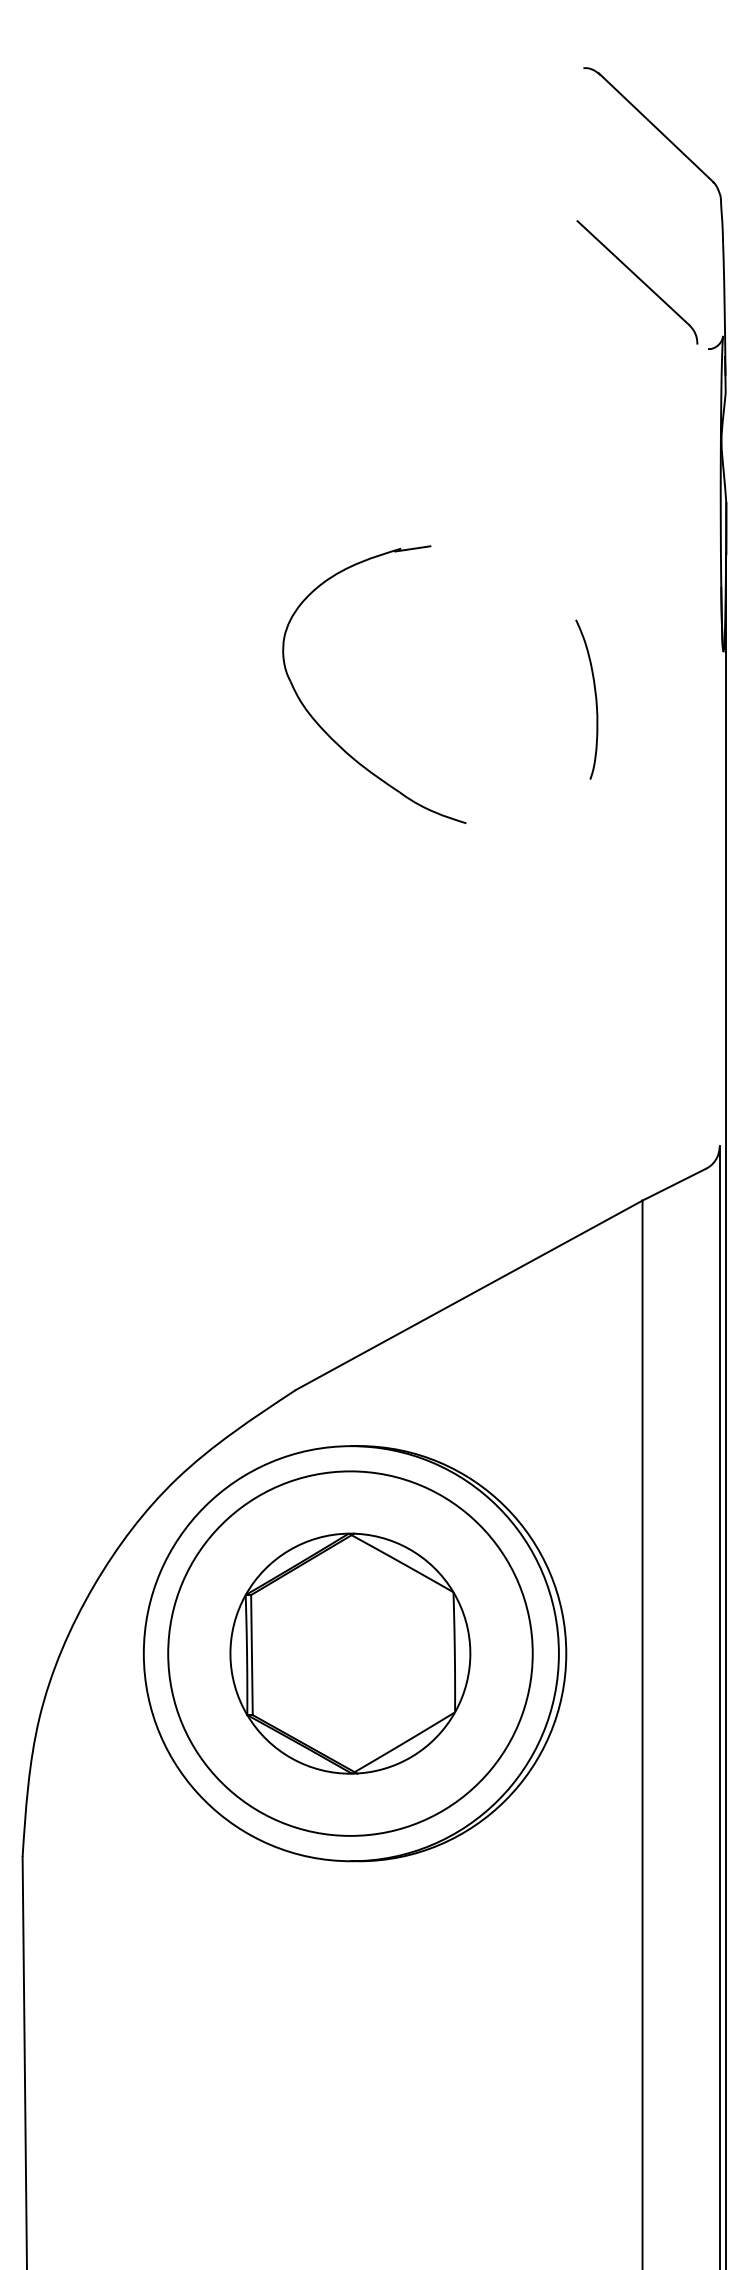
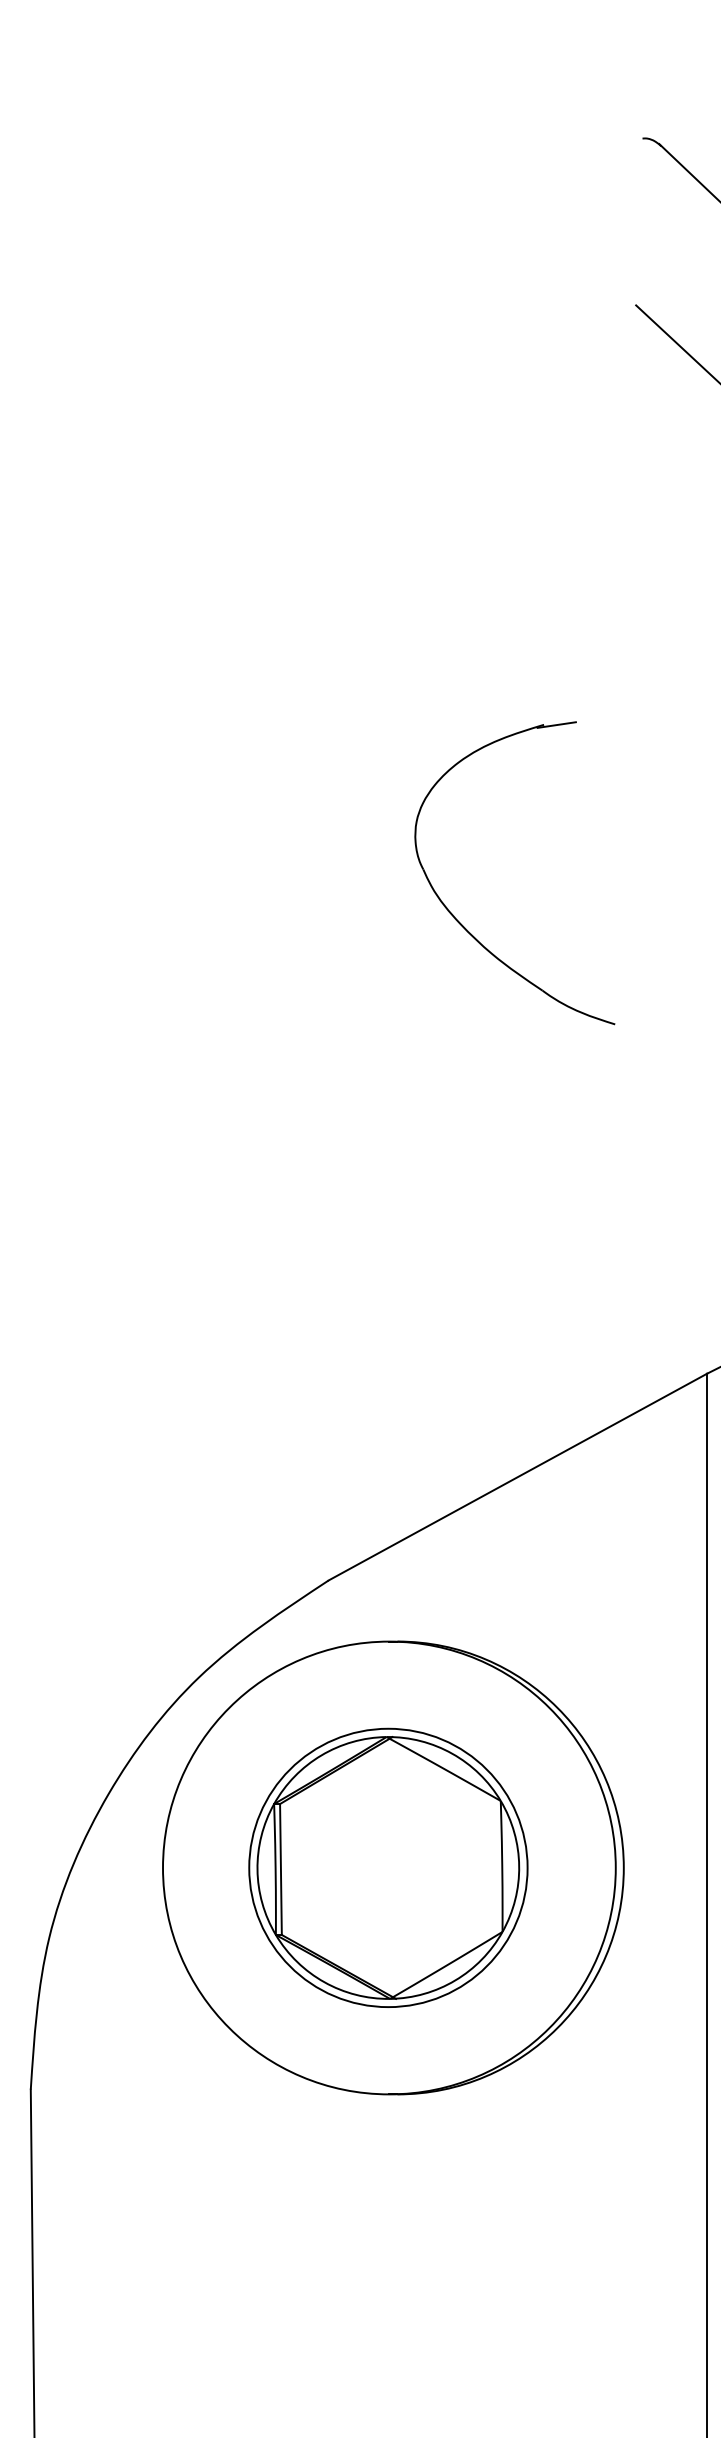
curve: (595, 699) -> (655, 827), removed
part: (326, 731) -> (462, 924), moved
circle: (350, 1653) -> (388, 1867), size x0.7

